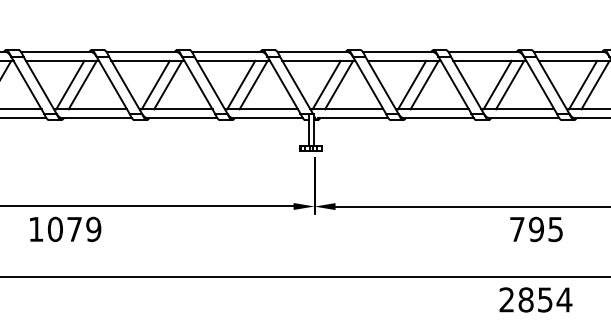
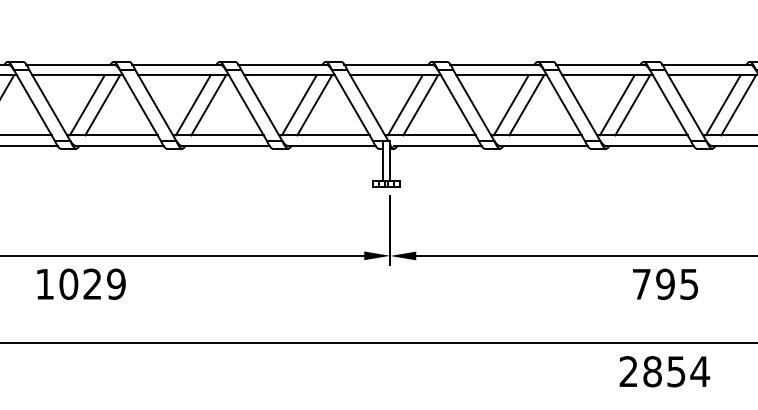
text: (74, 228) -> (92, 283), 1079 -> 1029

